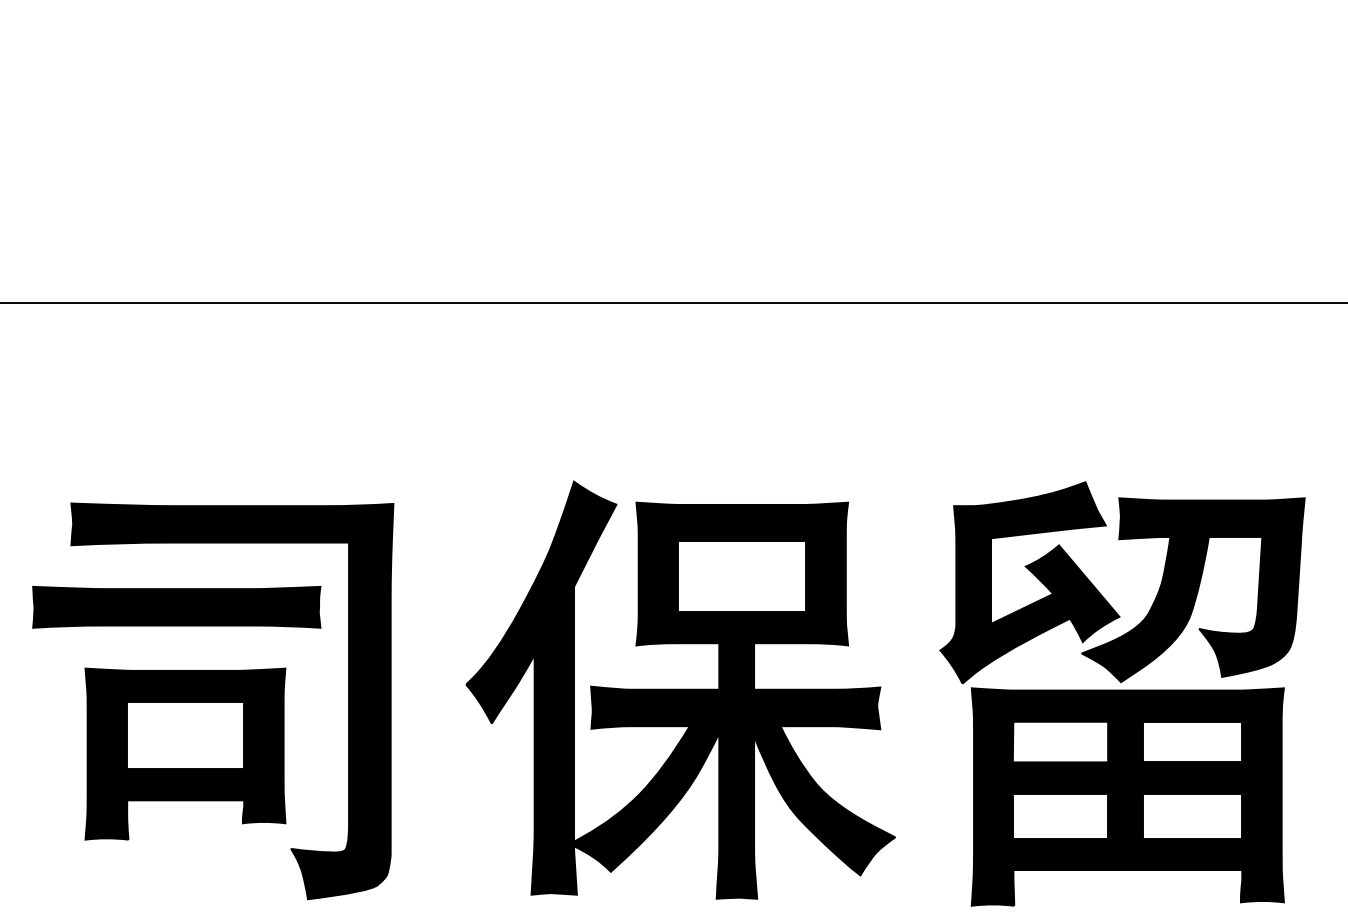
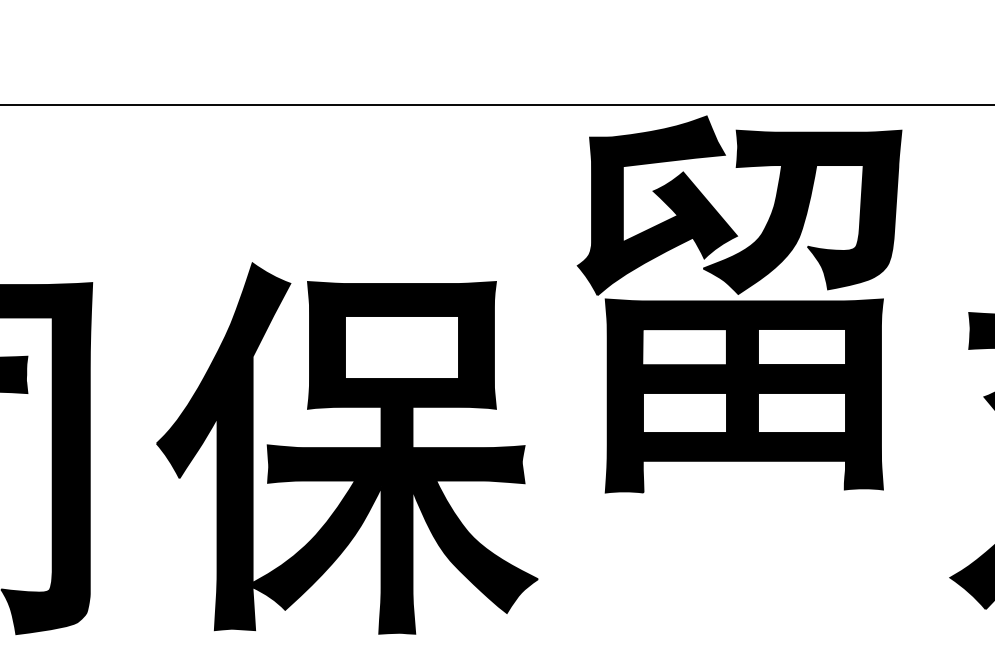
part: (1122, 693) -> (739, 304), moved

